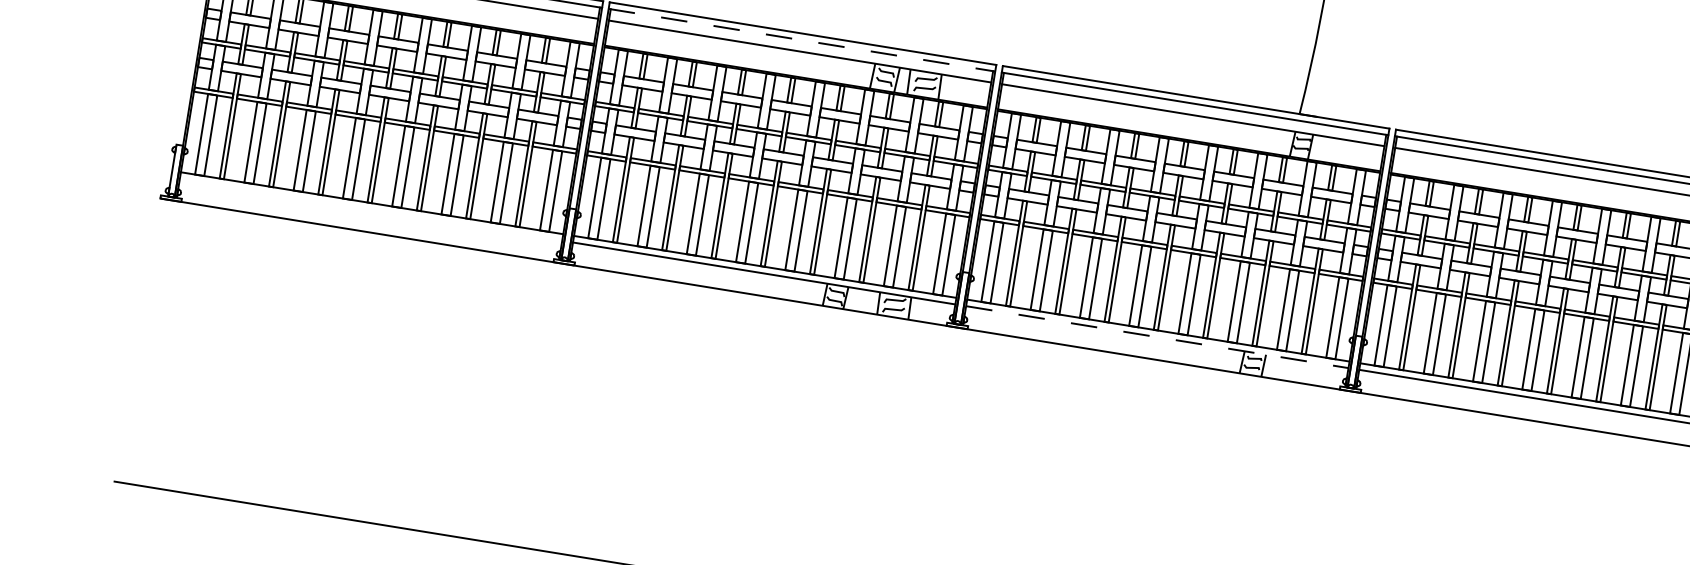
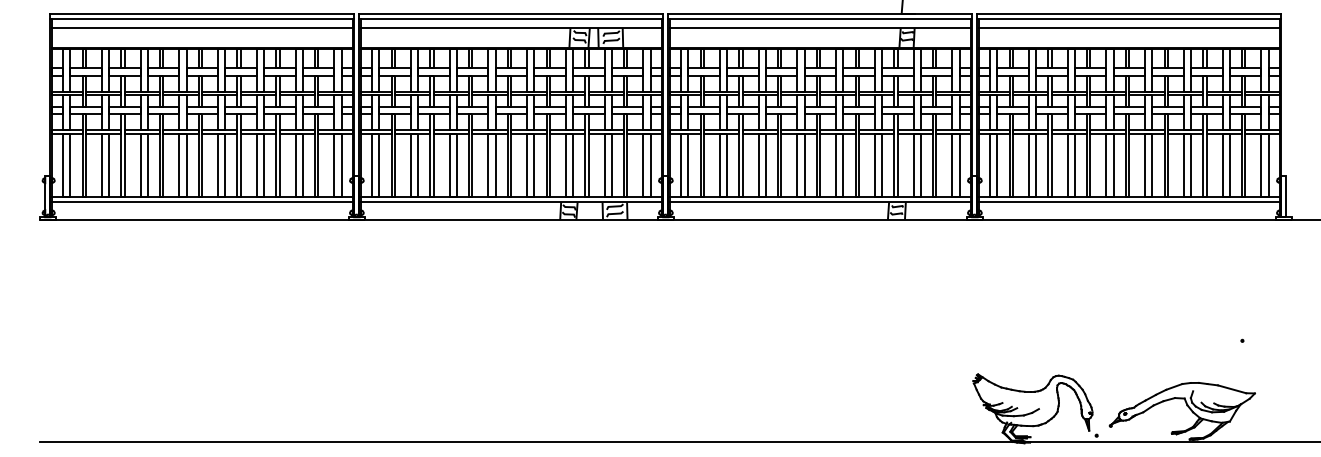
line: (802, 39) -> (511, 18), dashed -> solid
line: (371, 210) -> (202, 202), added
line: (1157, 337) -> (820, 202), dashed -> solid

